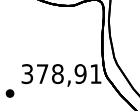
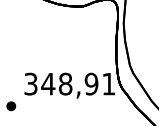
text: (42, 73) -> (48, 83), 378,91 -> 348,91

